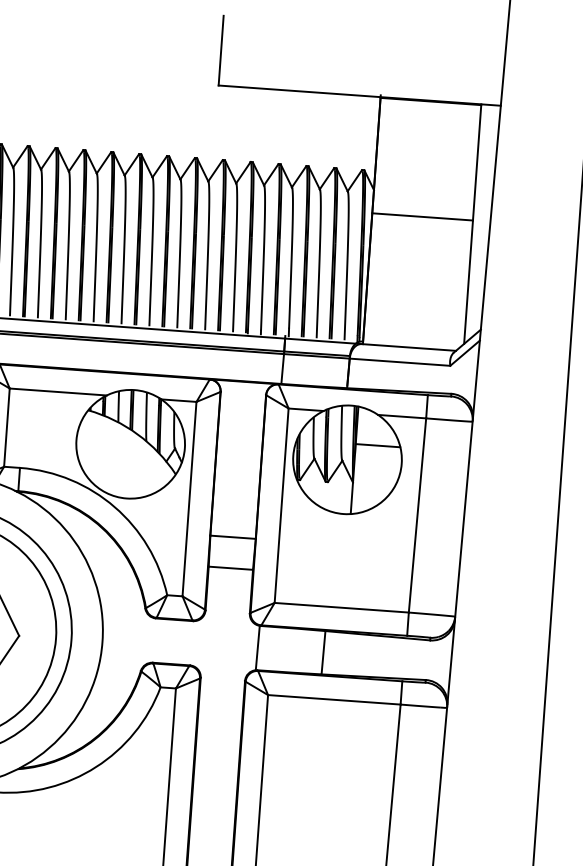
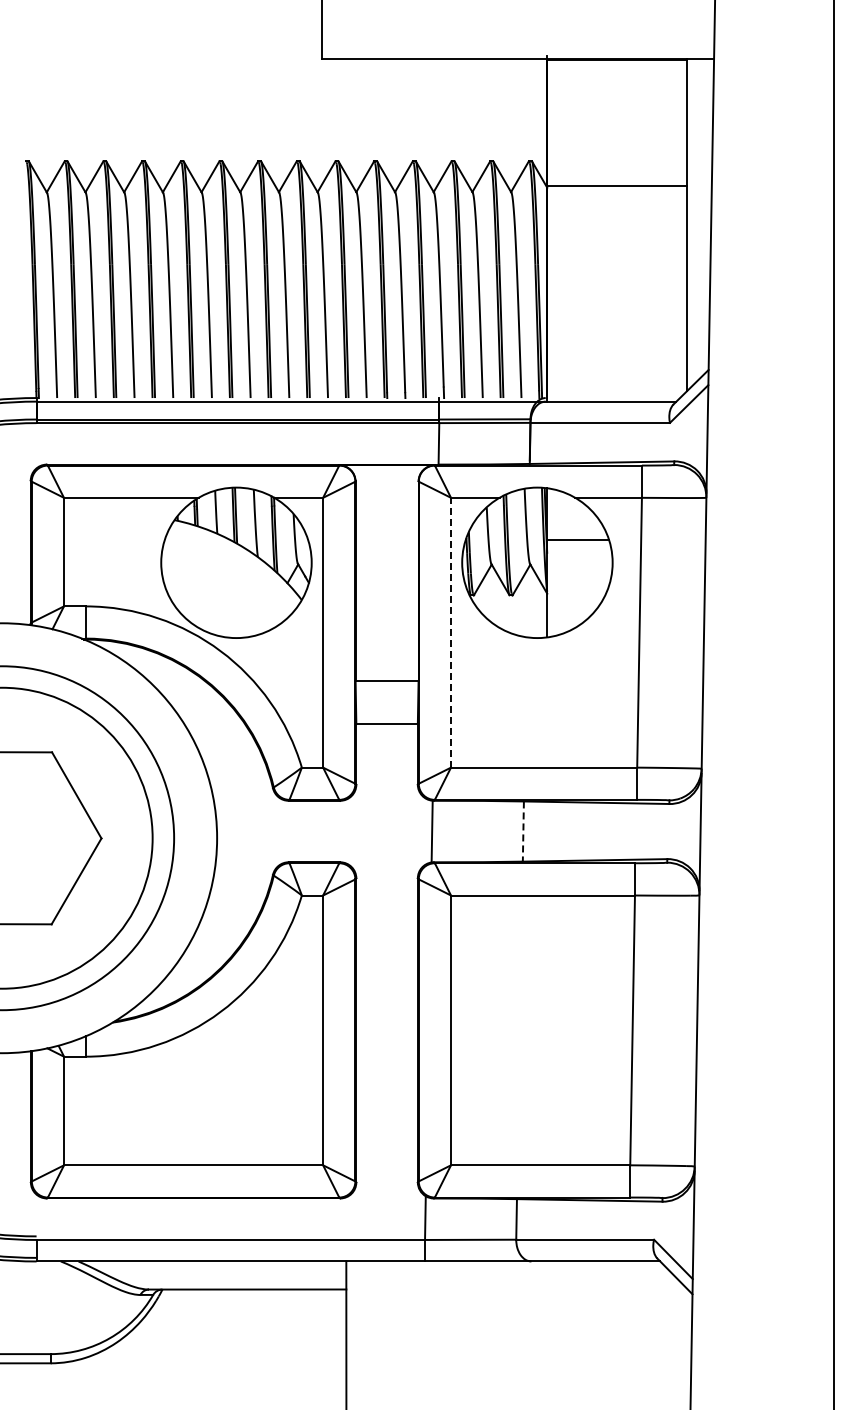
line: (422, 216) -> (616, 185), moved
line: (282, 505) -> (451, 632), solid -> dashed
line: (323, 653) -> (523, 832), solid -> dashed

